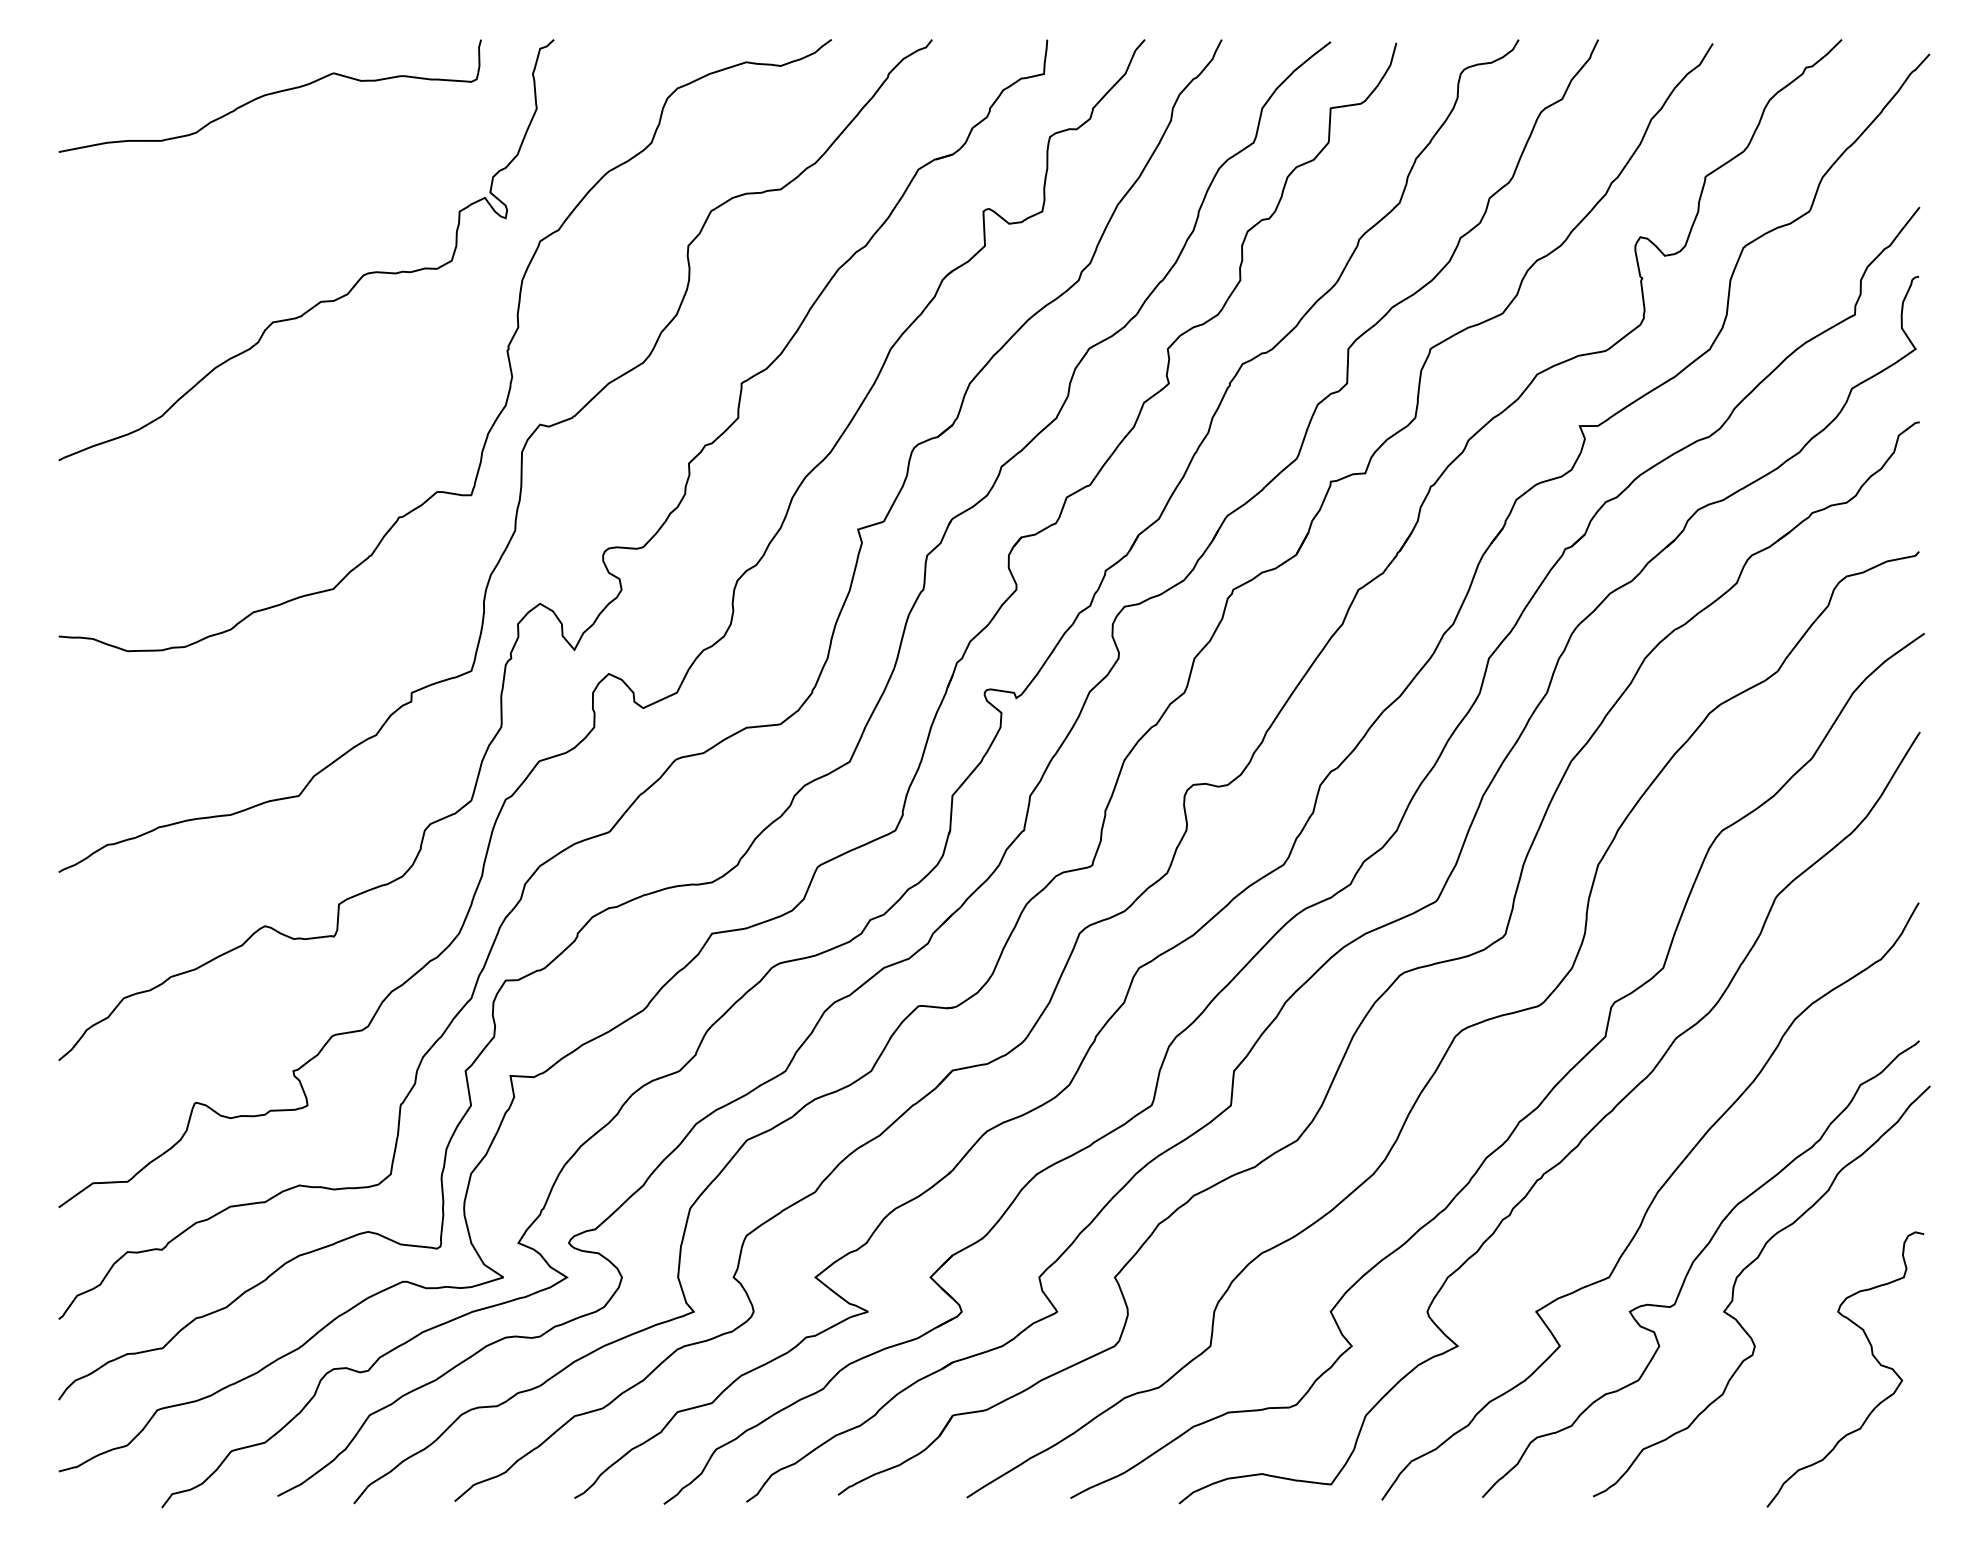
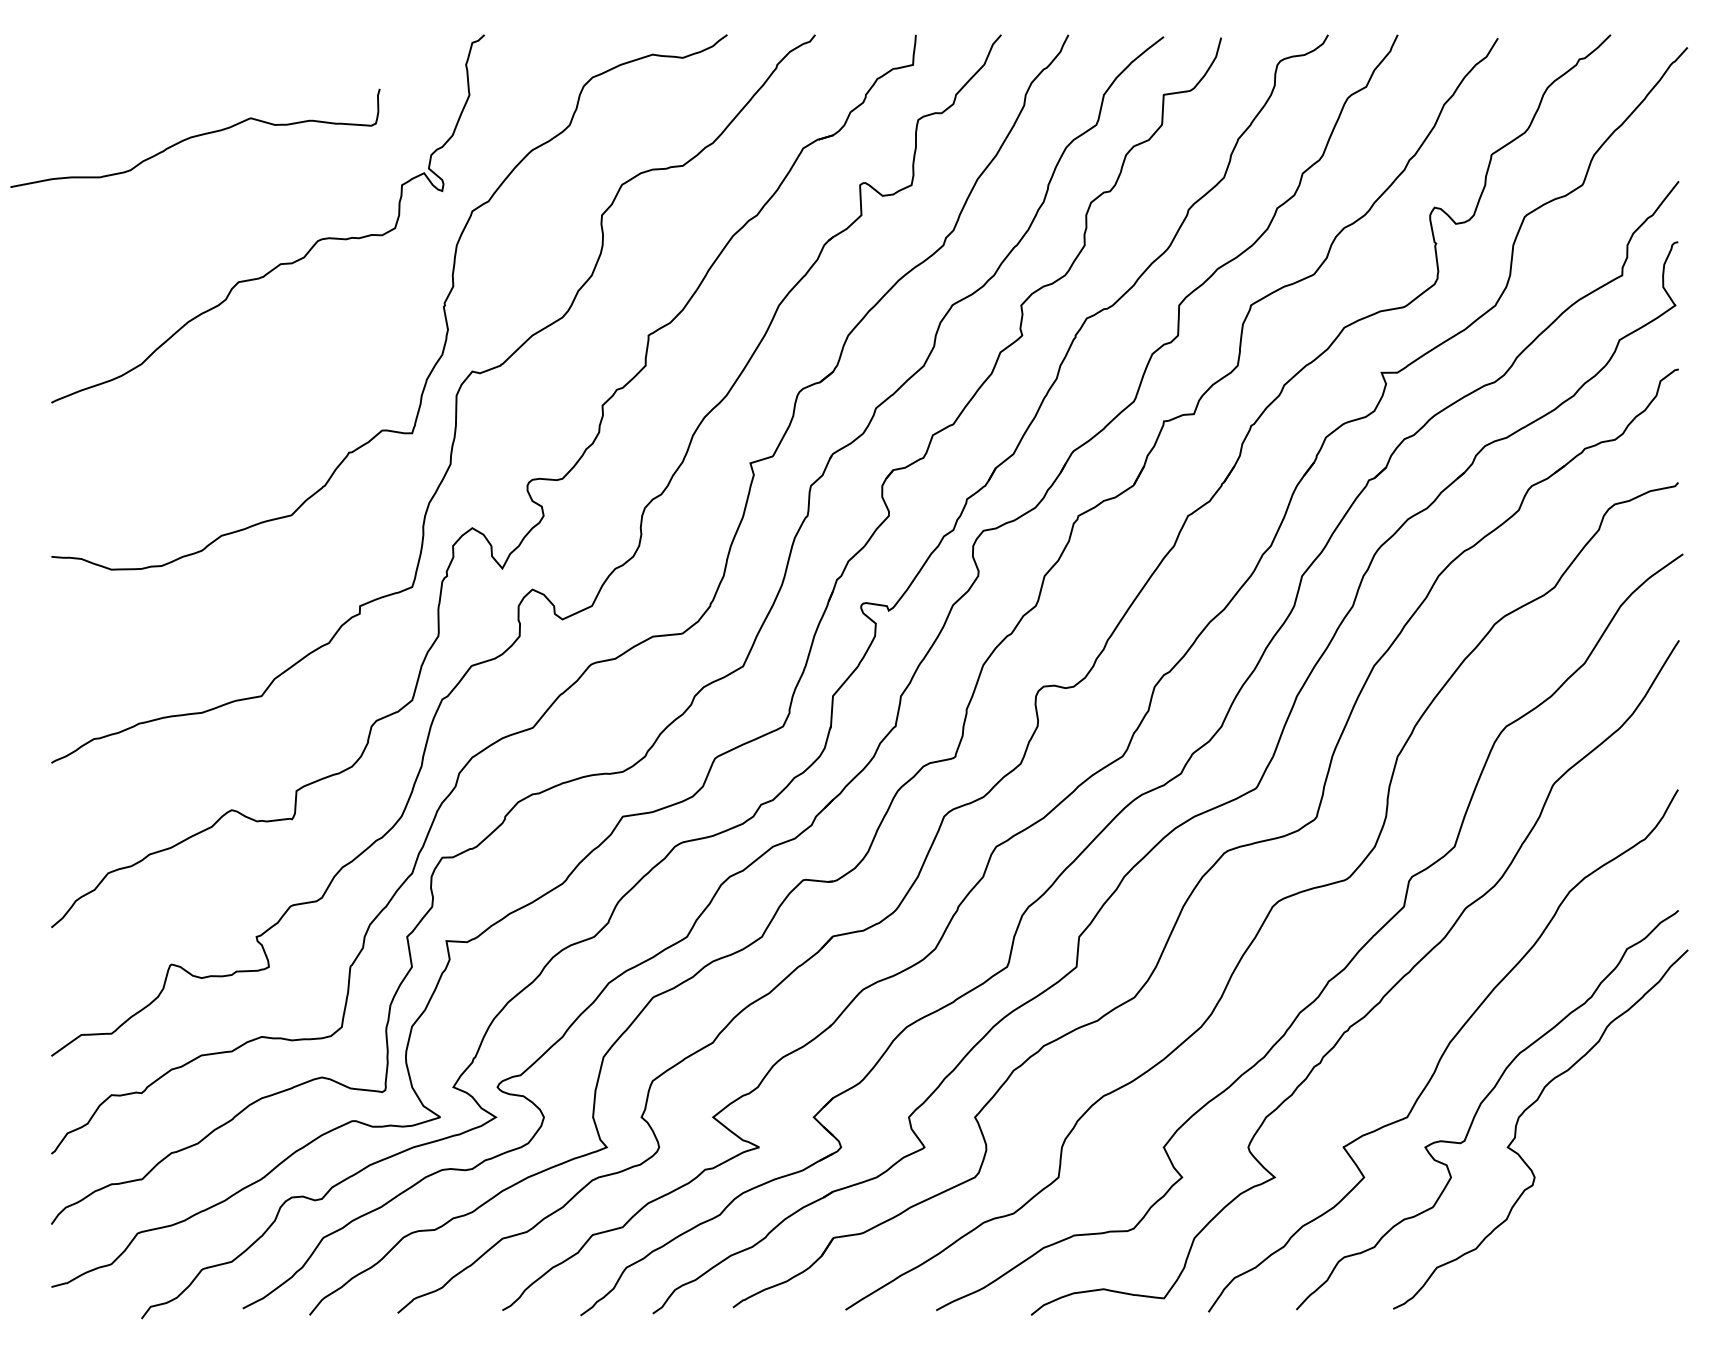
curve: (270, 95) -> (195, 137), moved
curve: (1872, 1356) -> (1637, 1186), removed

